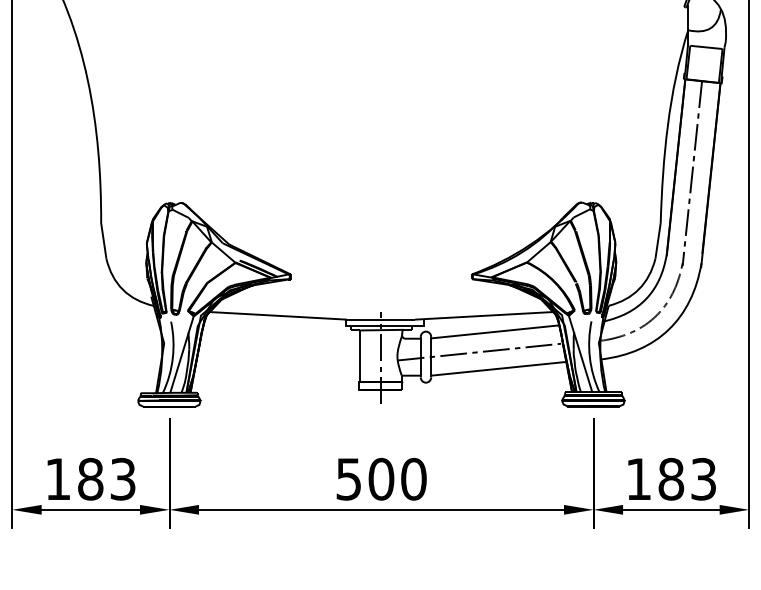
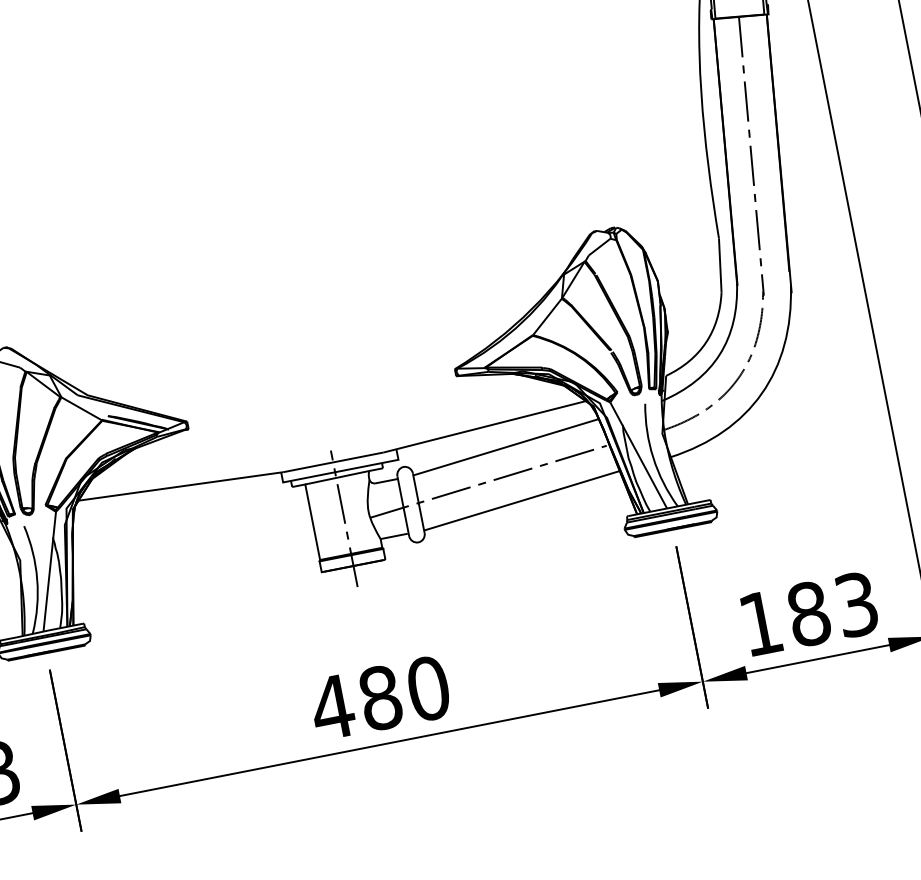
text: (364, 479) -> (355, 703), 500 -> 480

